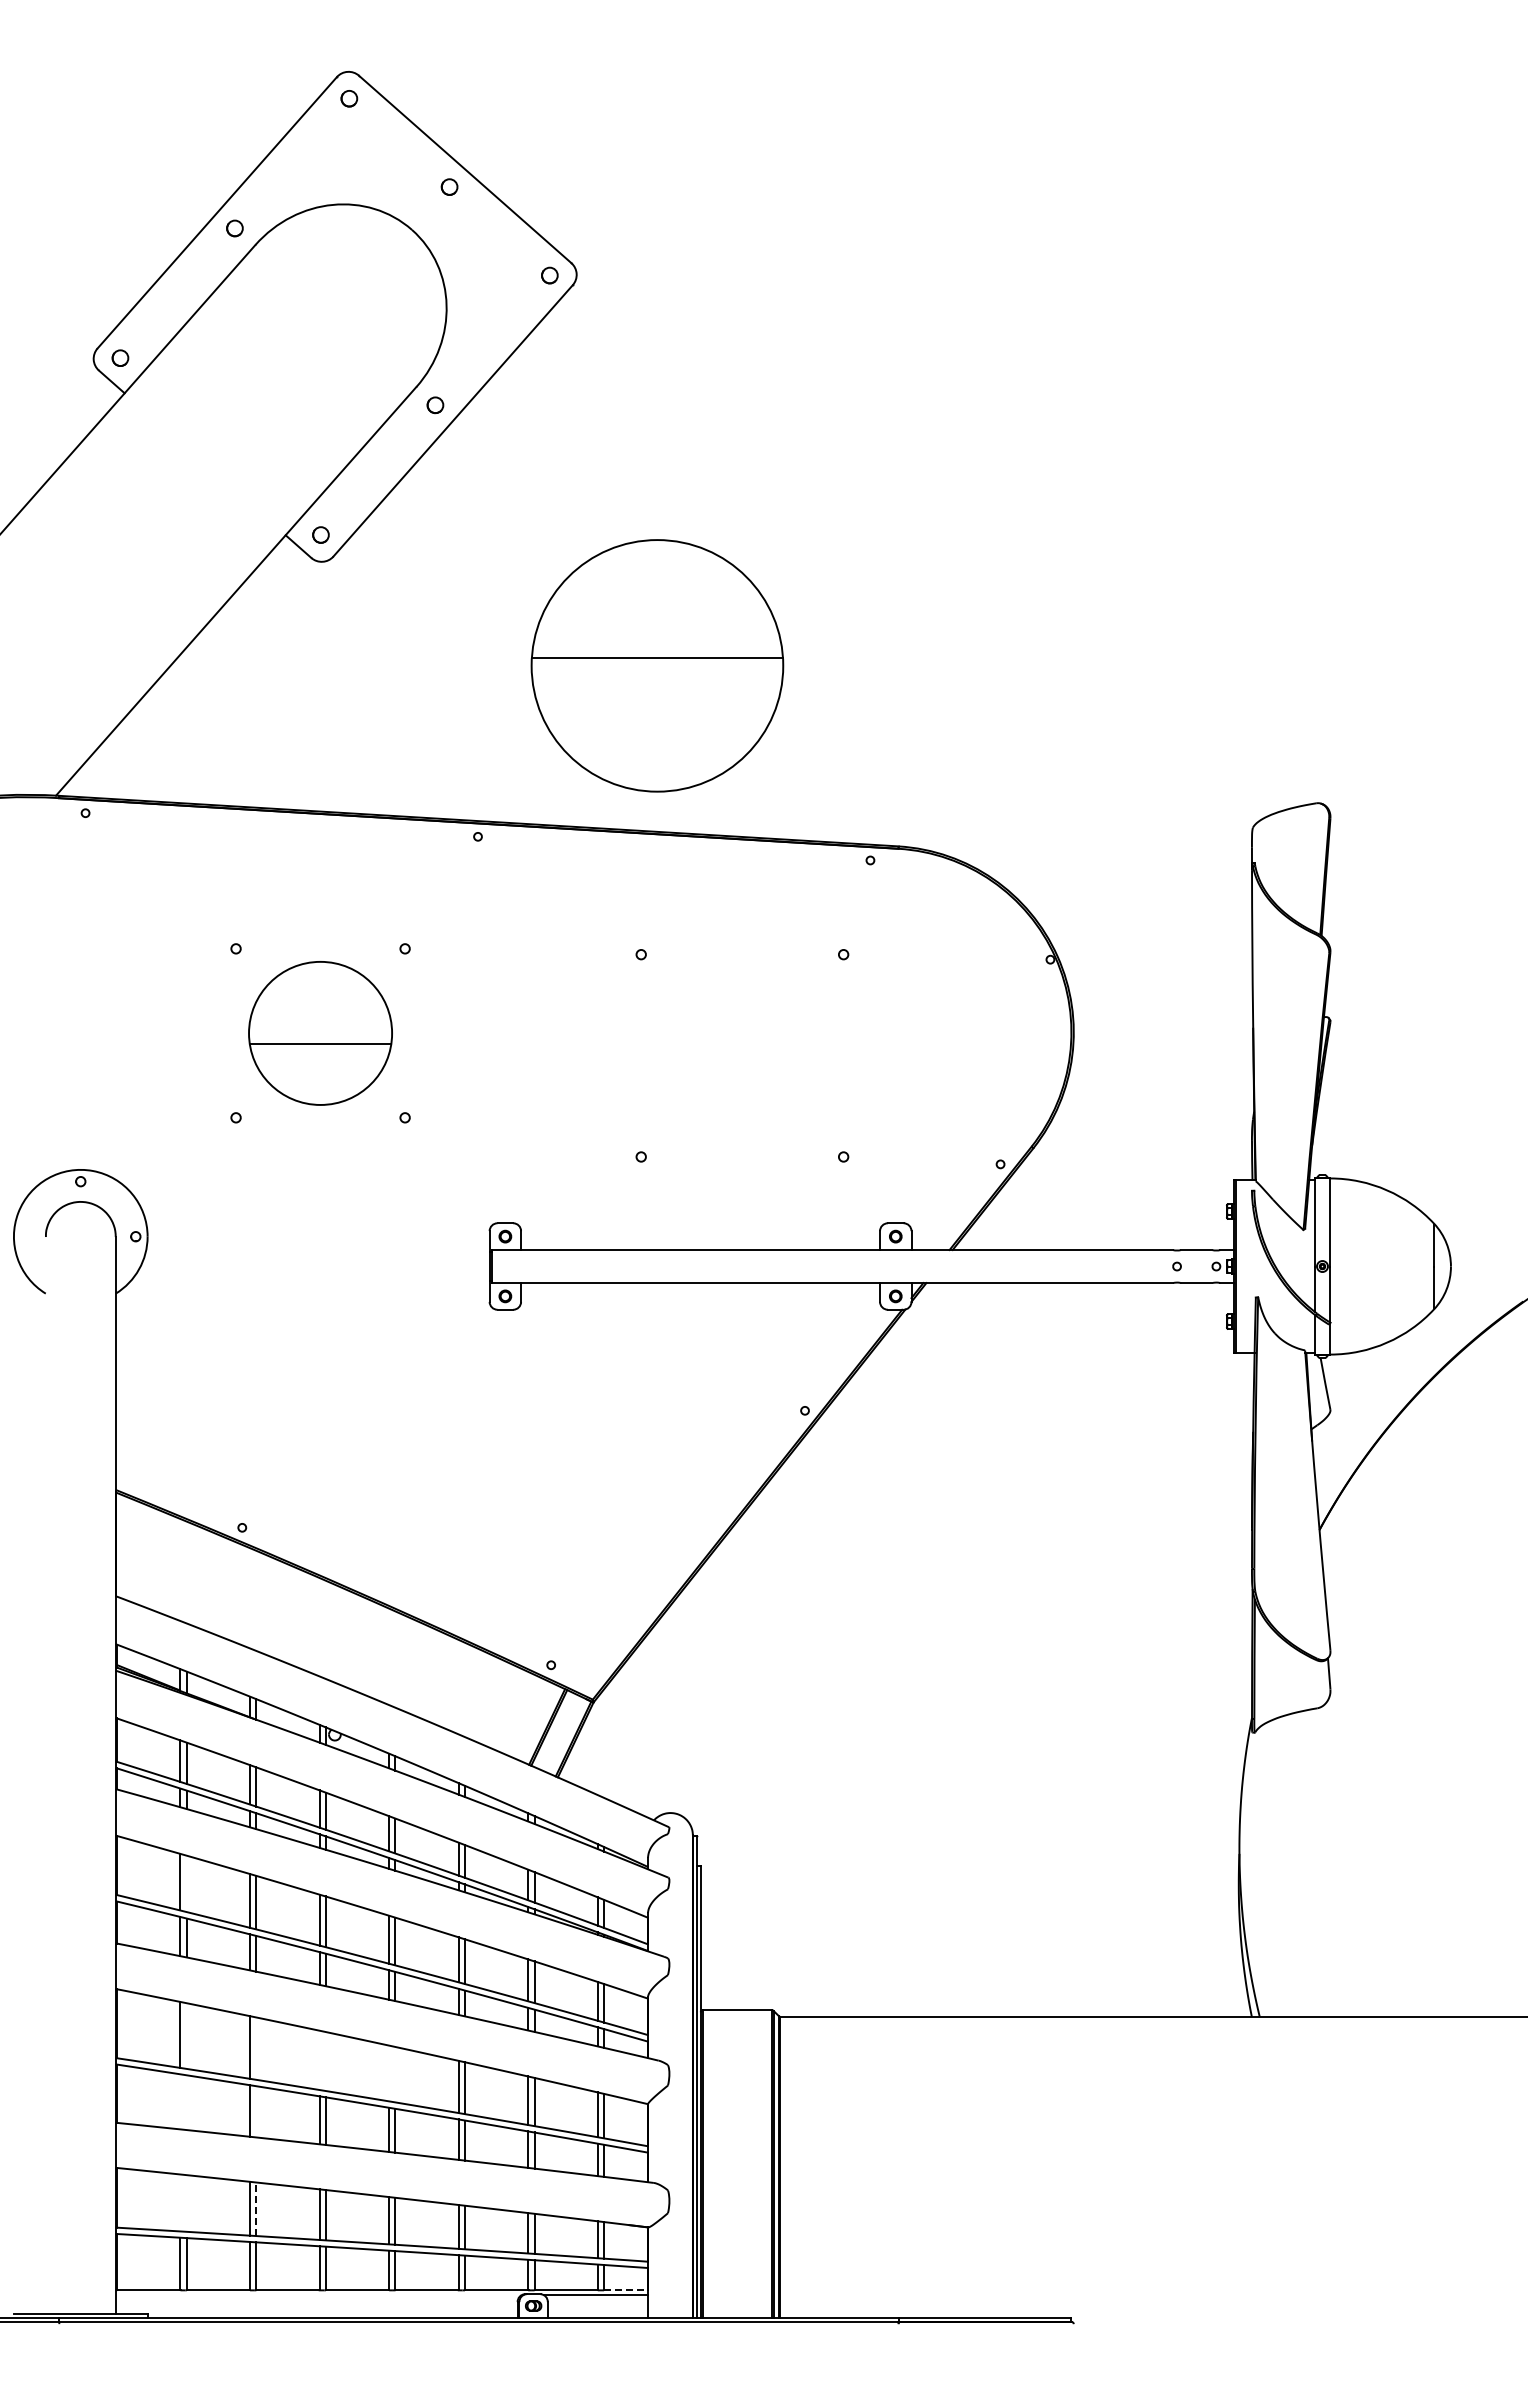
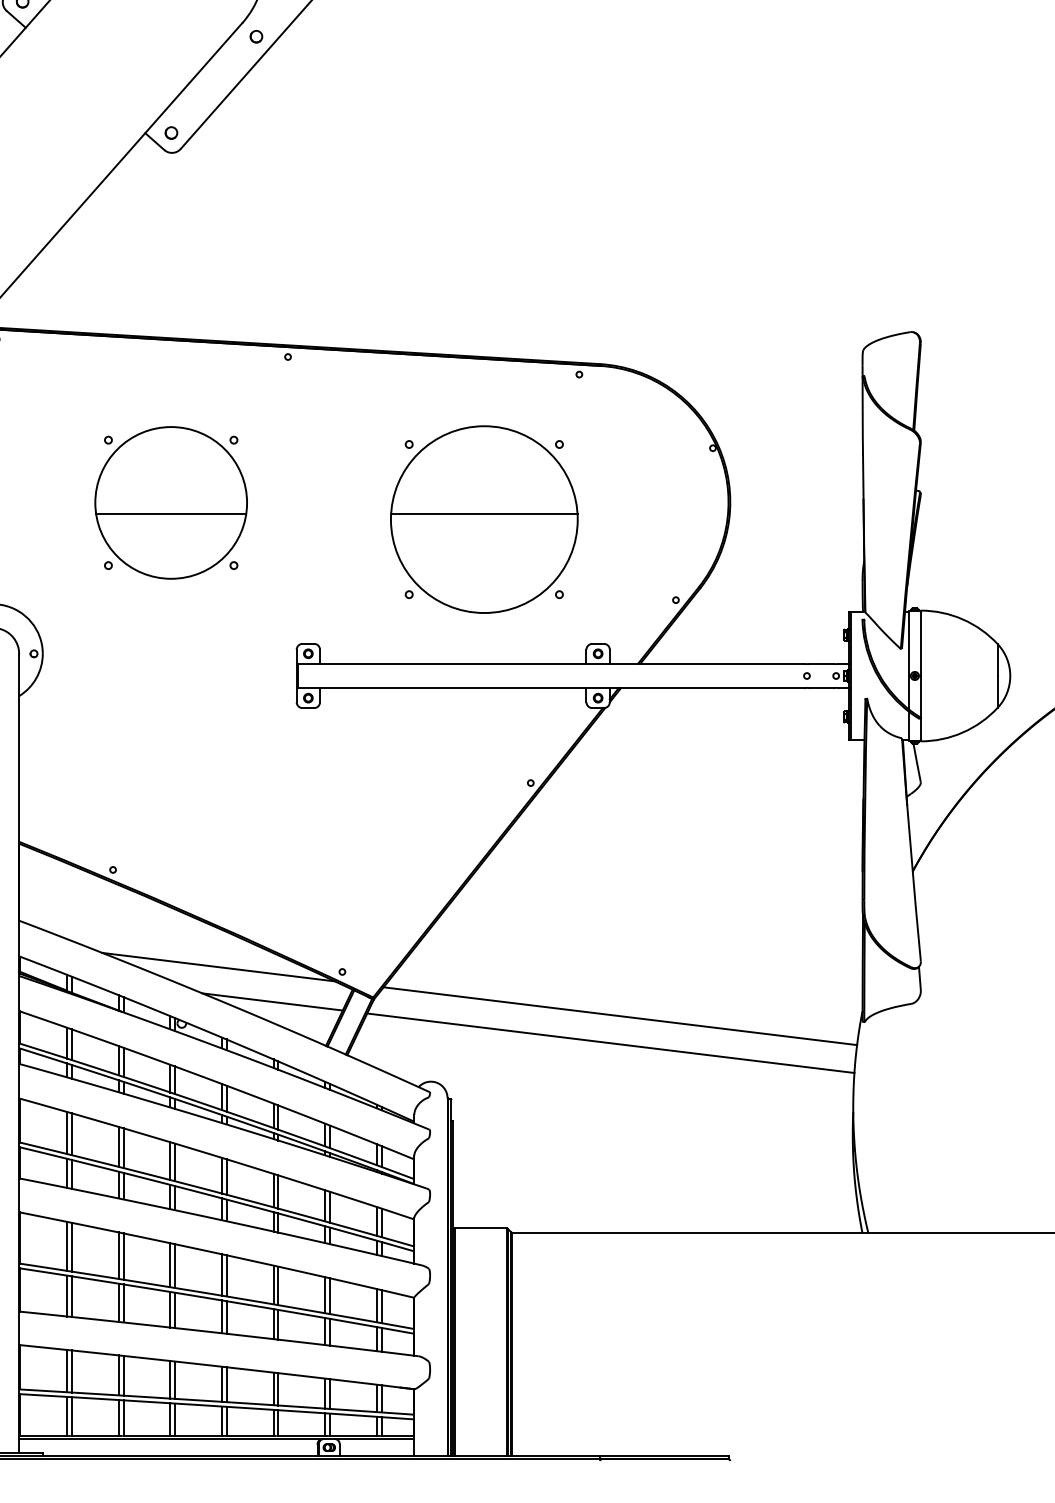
part: (657, 665) -> (484, 519), moved
part: (320, 1033) -> (171, 503), size x1.43
line: (384, 1658) -> (218, 966), added
line: (456, 1705) -> (272, 1001), added
line: (925, 1724) -> (620, 1015), added
line: (912, 1761) -> (610, 1043), added
line: (186, 1883) -> (71, 1133), added
line: (186, 2035) -> (71, 1246), added
line: (256, 2048) -> (123, 1256), added
line: (319, 2060) -> (170, 1265), added
line: (325, 2061) -> (174, 1266), added
line: (389, 2073) -> (222, 1275), added
line: (395, 2074) -> (226, 1275), added
line: (180, 2101) -> (67, 1295), added
line: (186, 2102) -> (71, 1296), added
line: (256, 2111) -> (123, 1303), added
line: (180, 2202) -> (67, 1370), added
line: (186, 2203) -> (71, 1371), added
line: (256, 2209) -> (123, 1375), dashed -> solid
line: (626, 2290) -> (398, 1436), dashed -> solid
line: (318, 2295) -> (169, 1439), added

